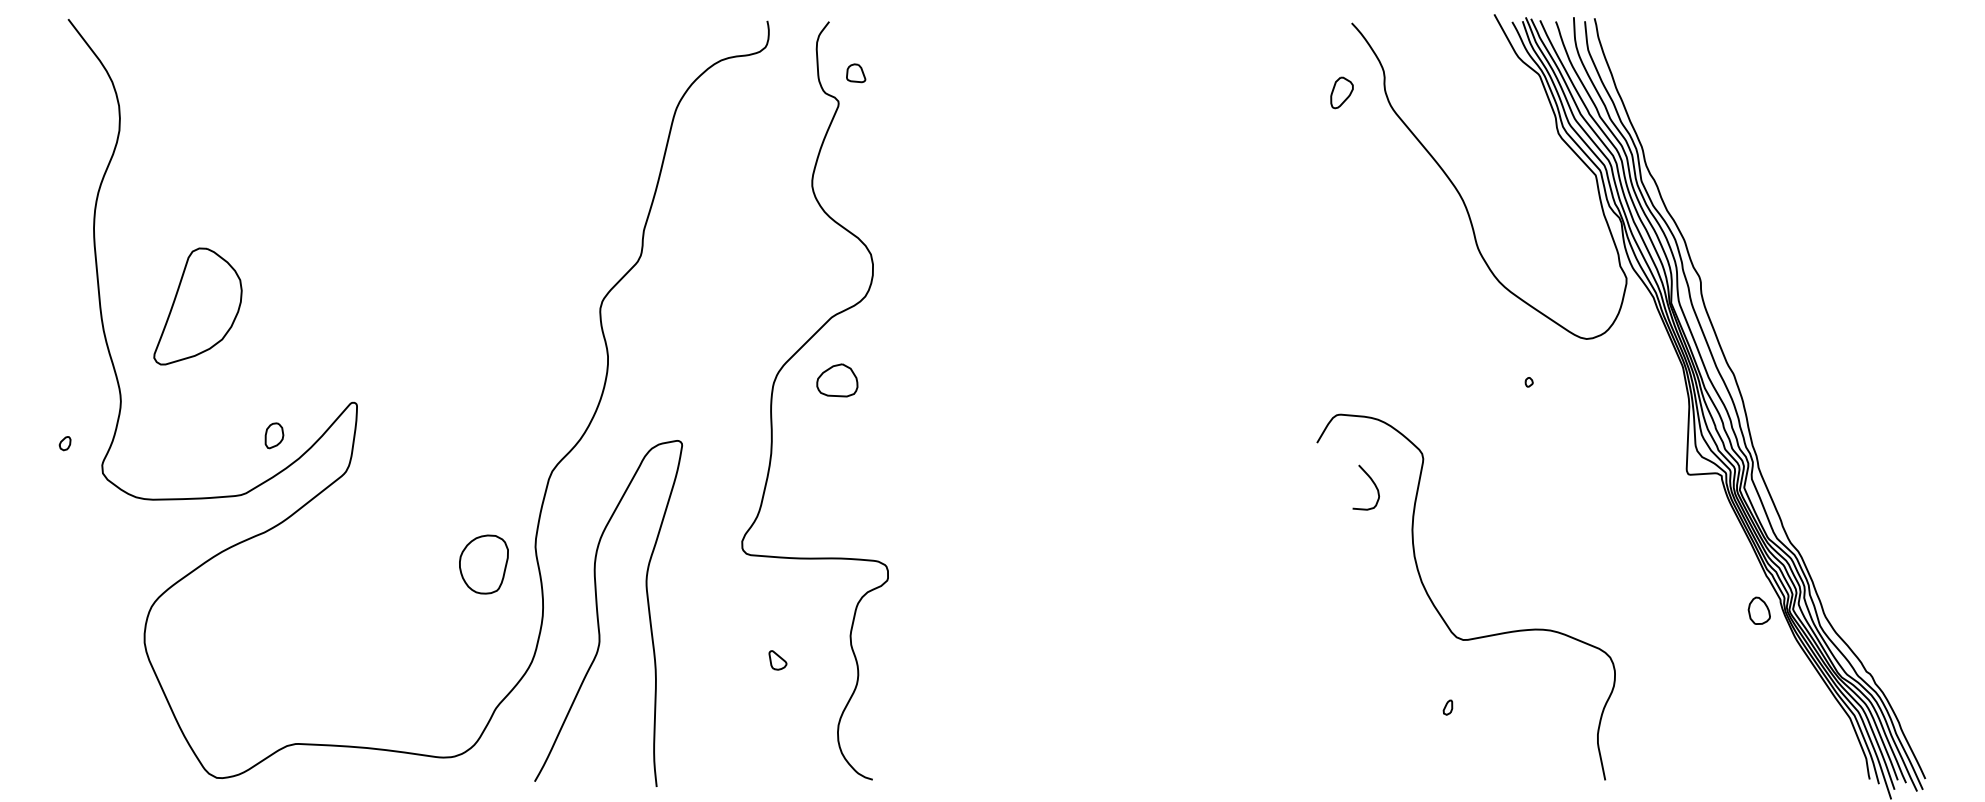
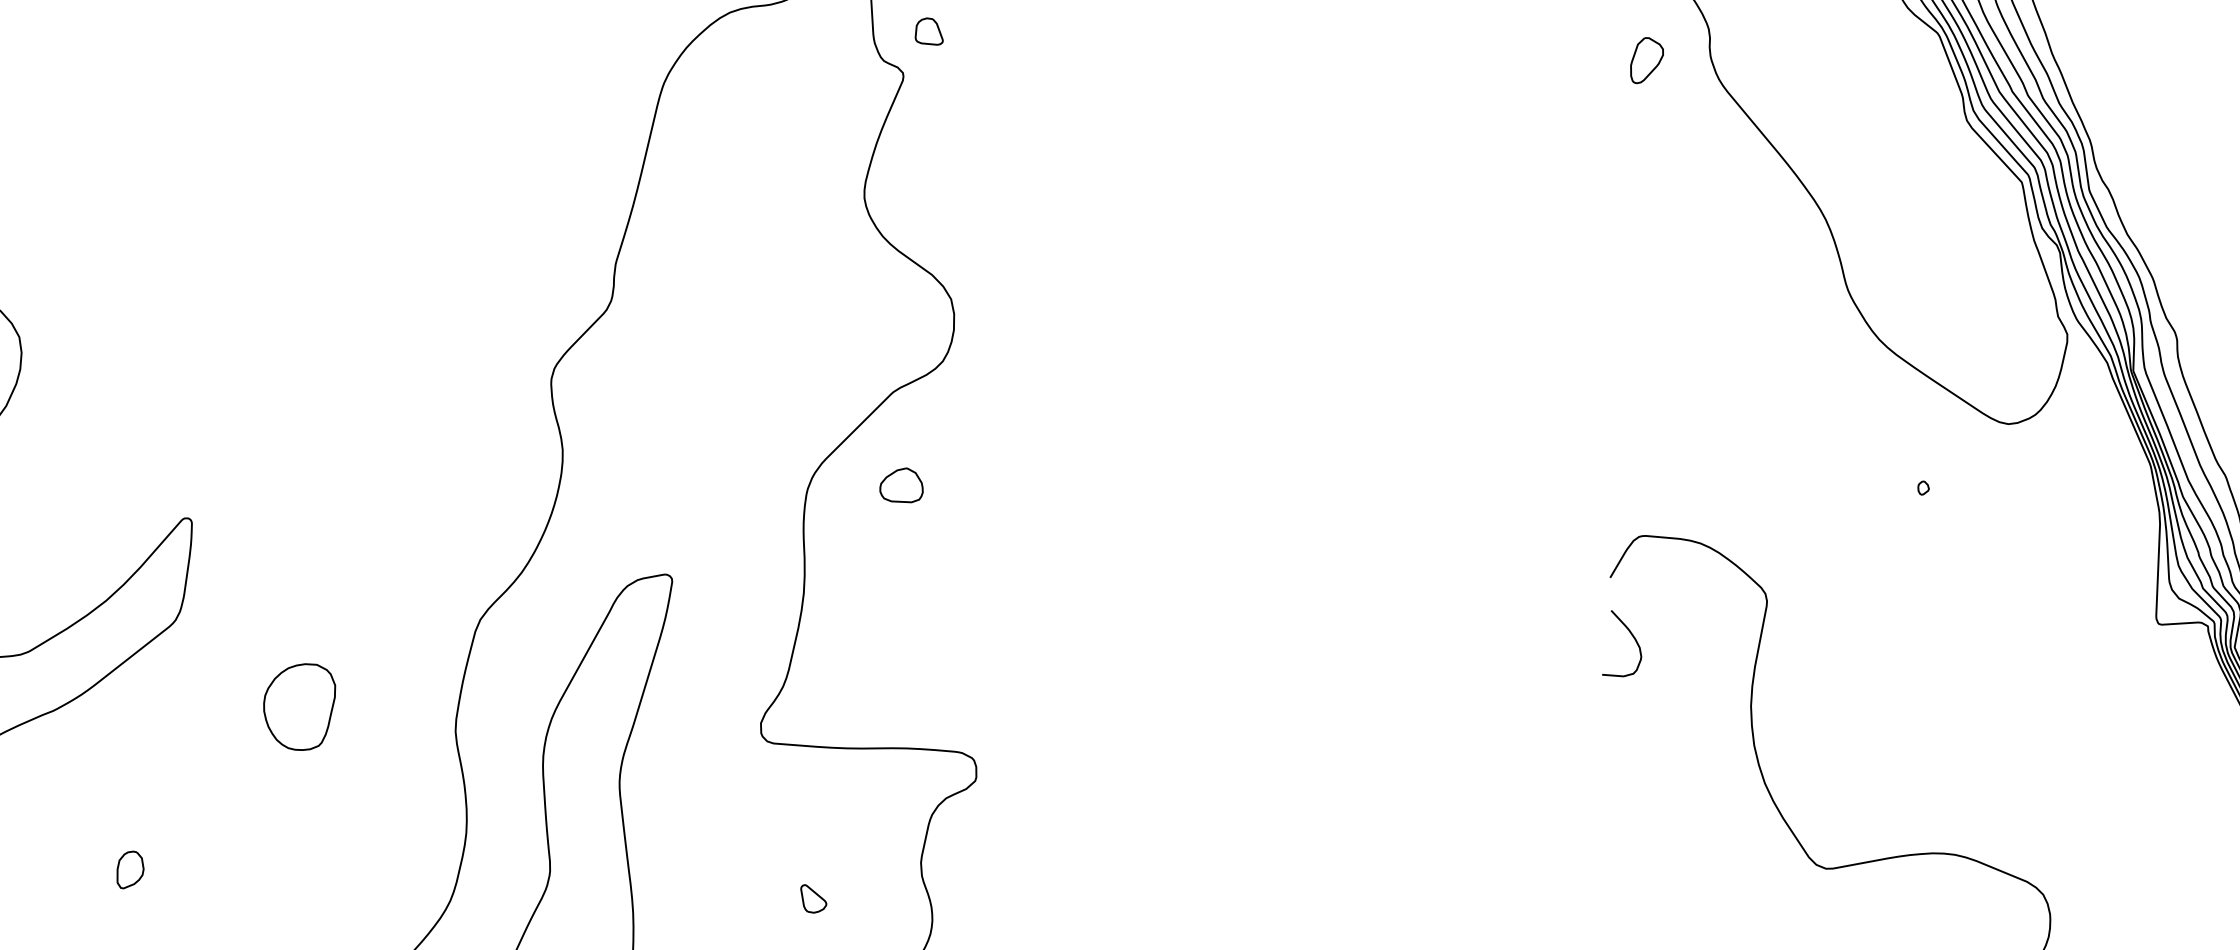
part: (837, 380) -> (901, 485), size x0.71
part: (274, 435) -> (130, 869), moved
curve: (1371, 481) -> (1630, 634), moved
part: (483, 564) -> (298, 707), moved

